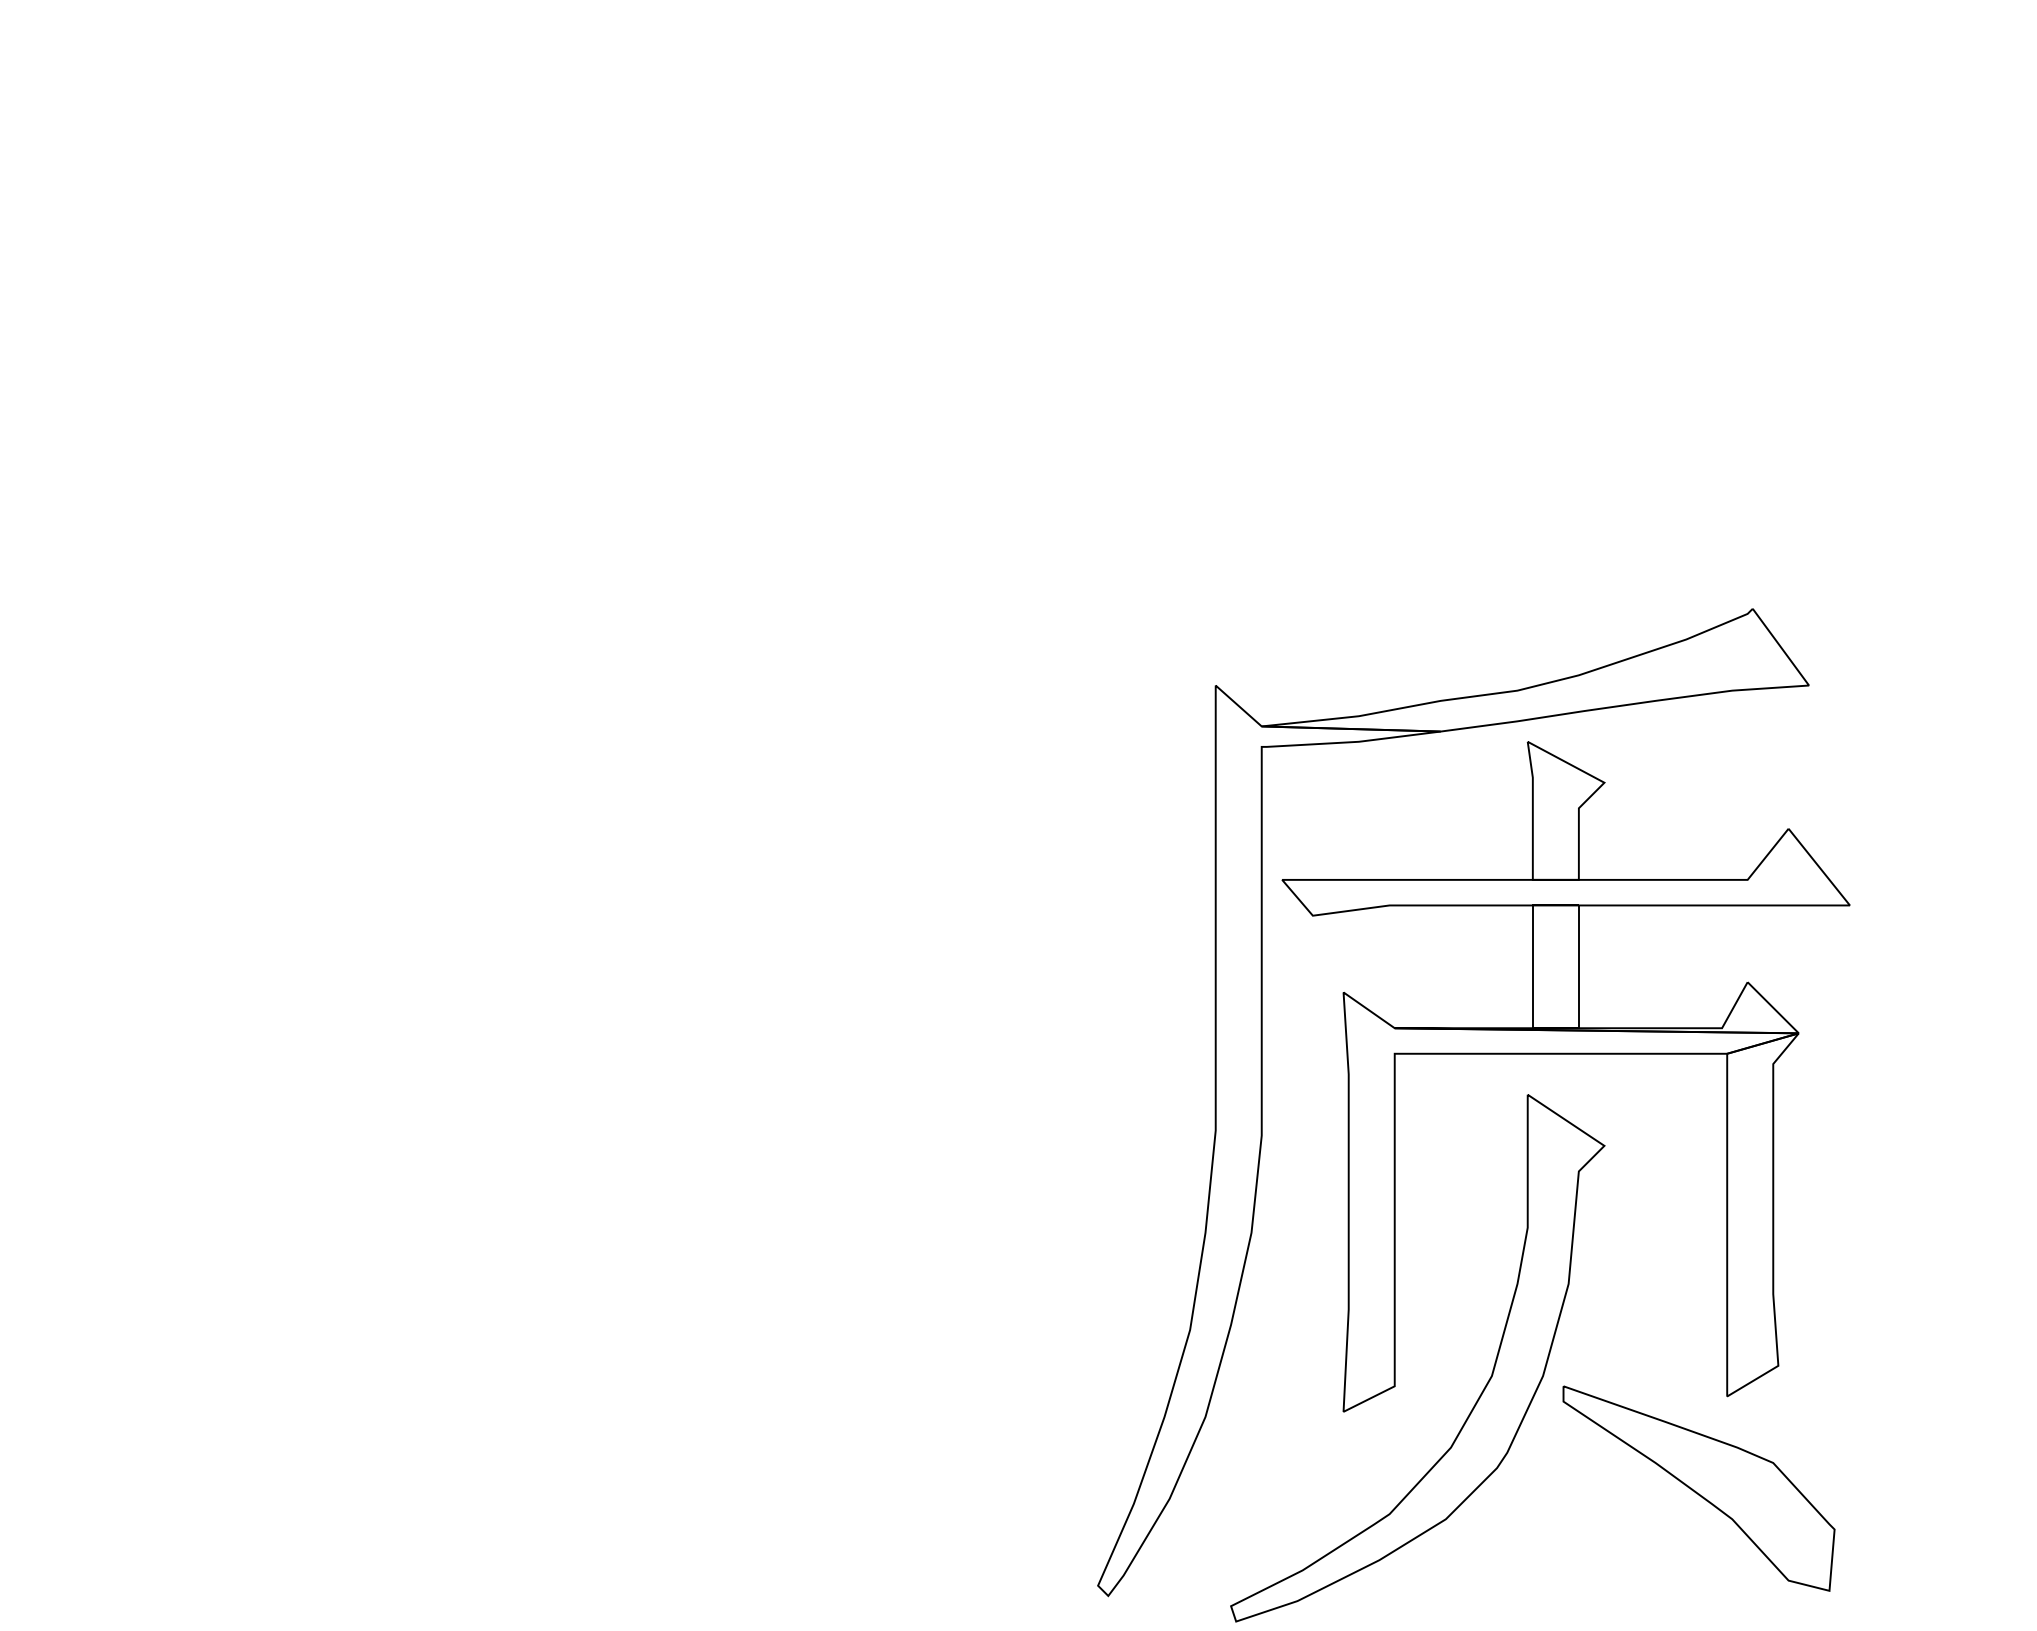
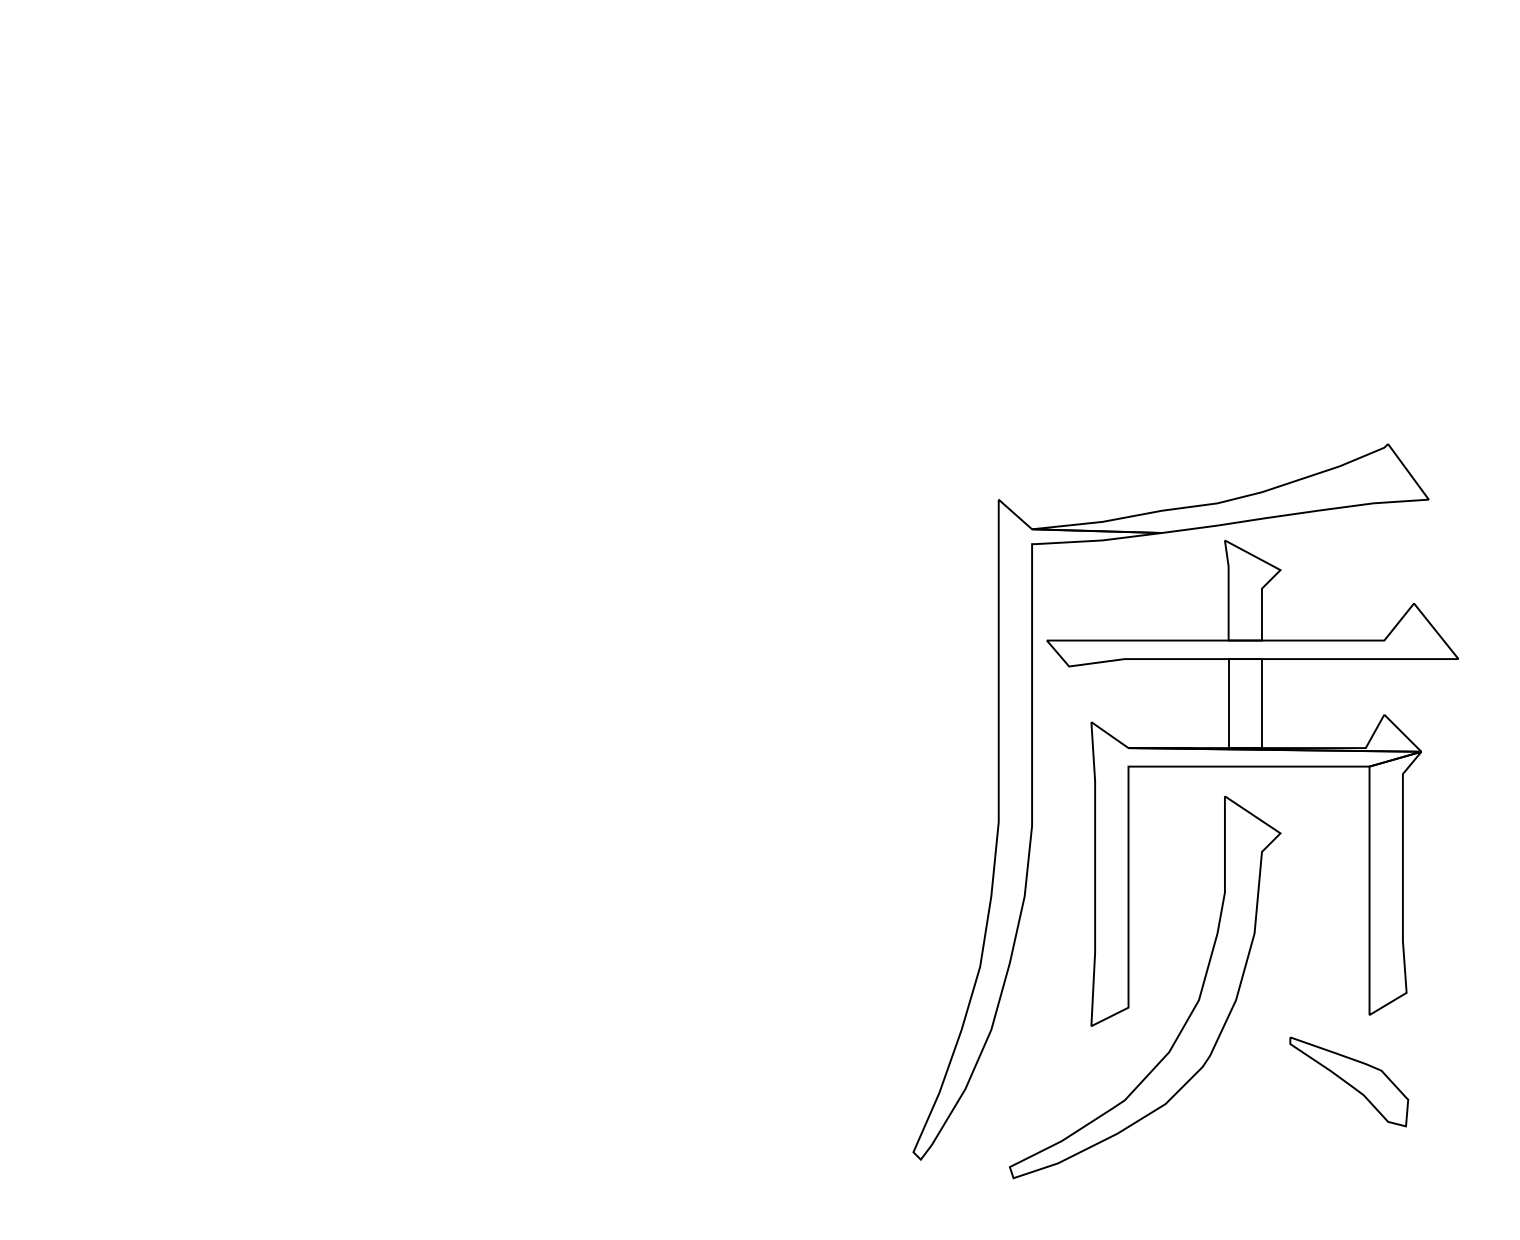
part: (1699, 1488) -> (1349, 1081), size x0.6

